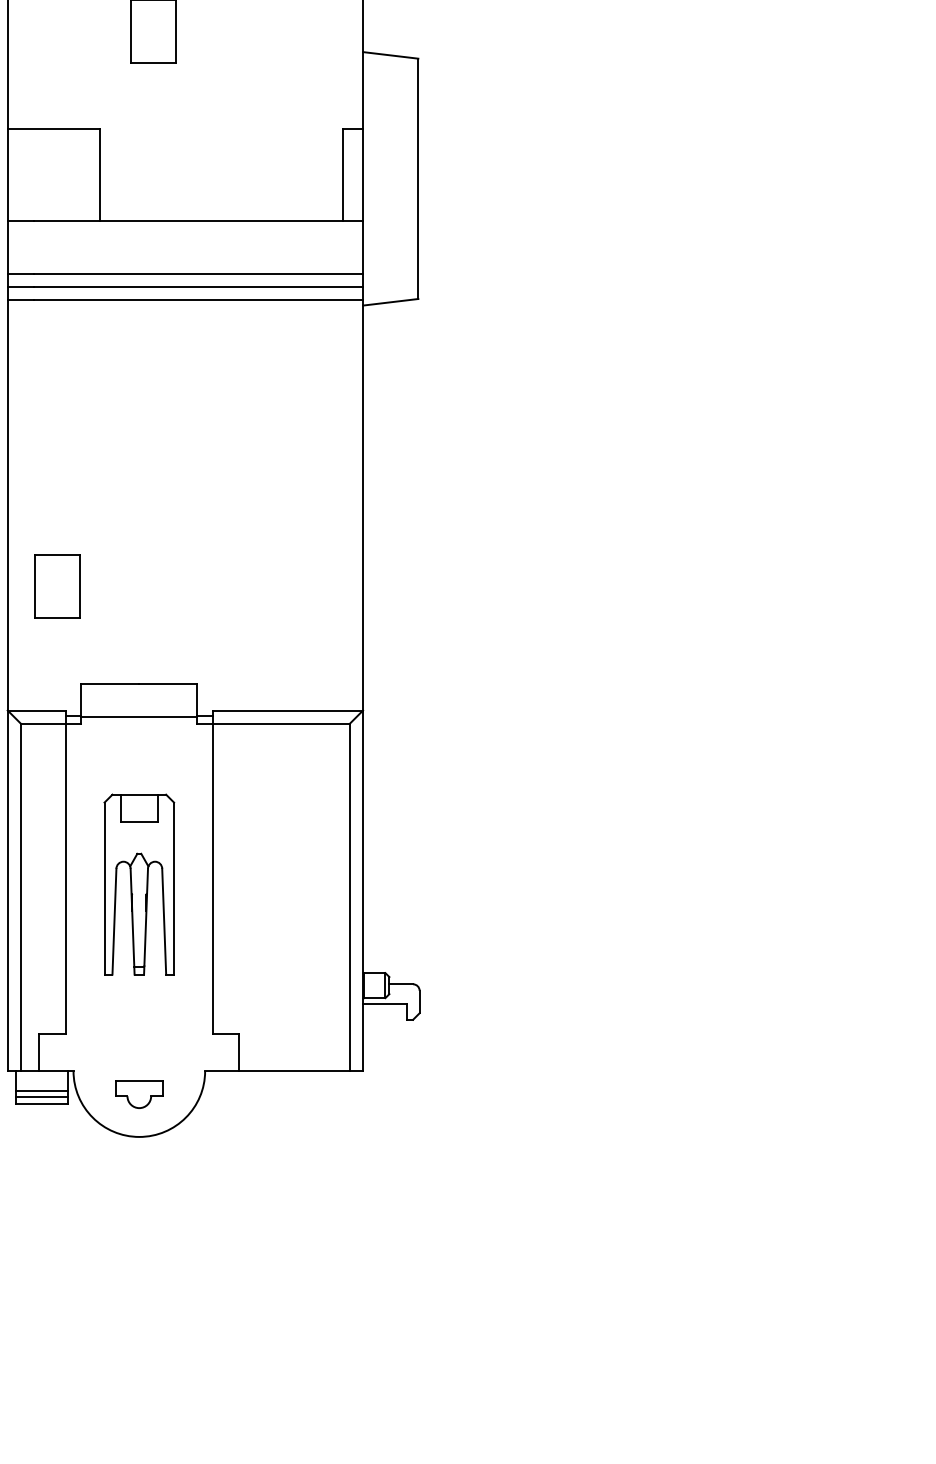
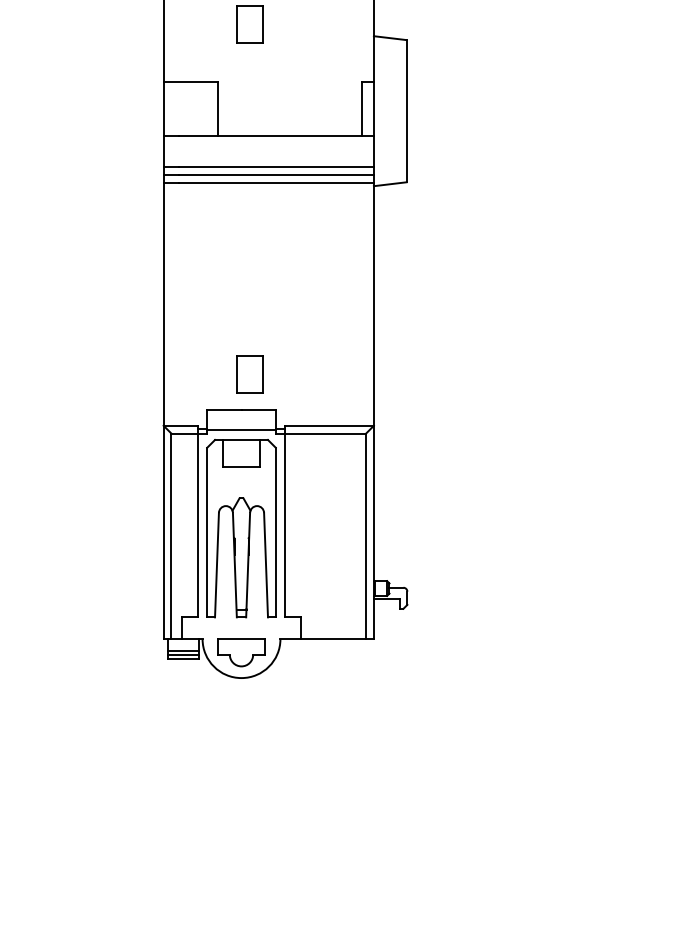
part: (56, 586) -> (249, 374), moved
part: (139, 884) -> (241, 528), size x1.67
part: (139, 1093) -> (241, 652), size x1.67

